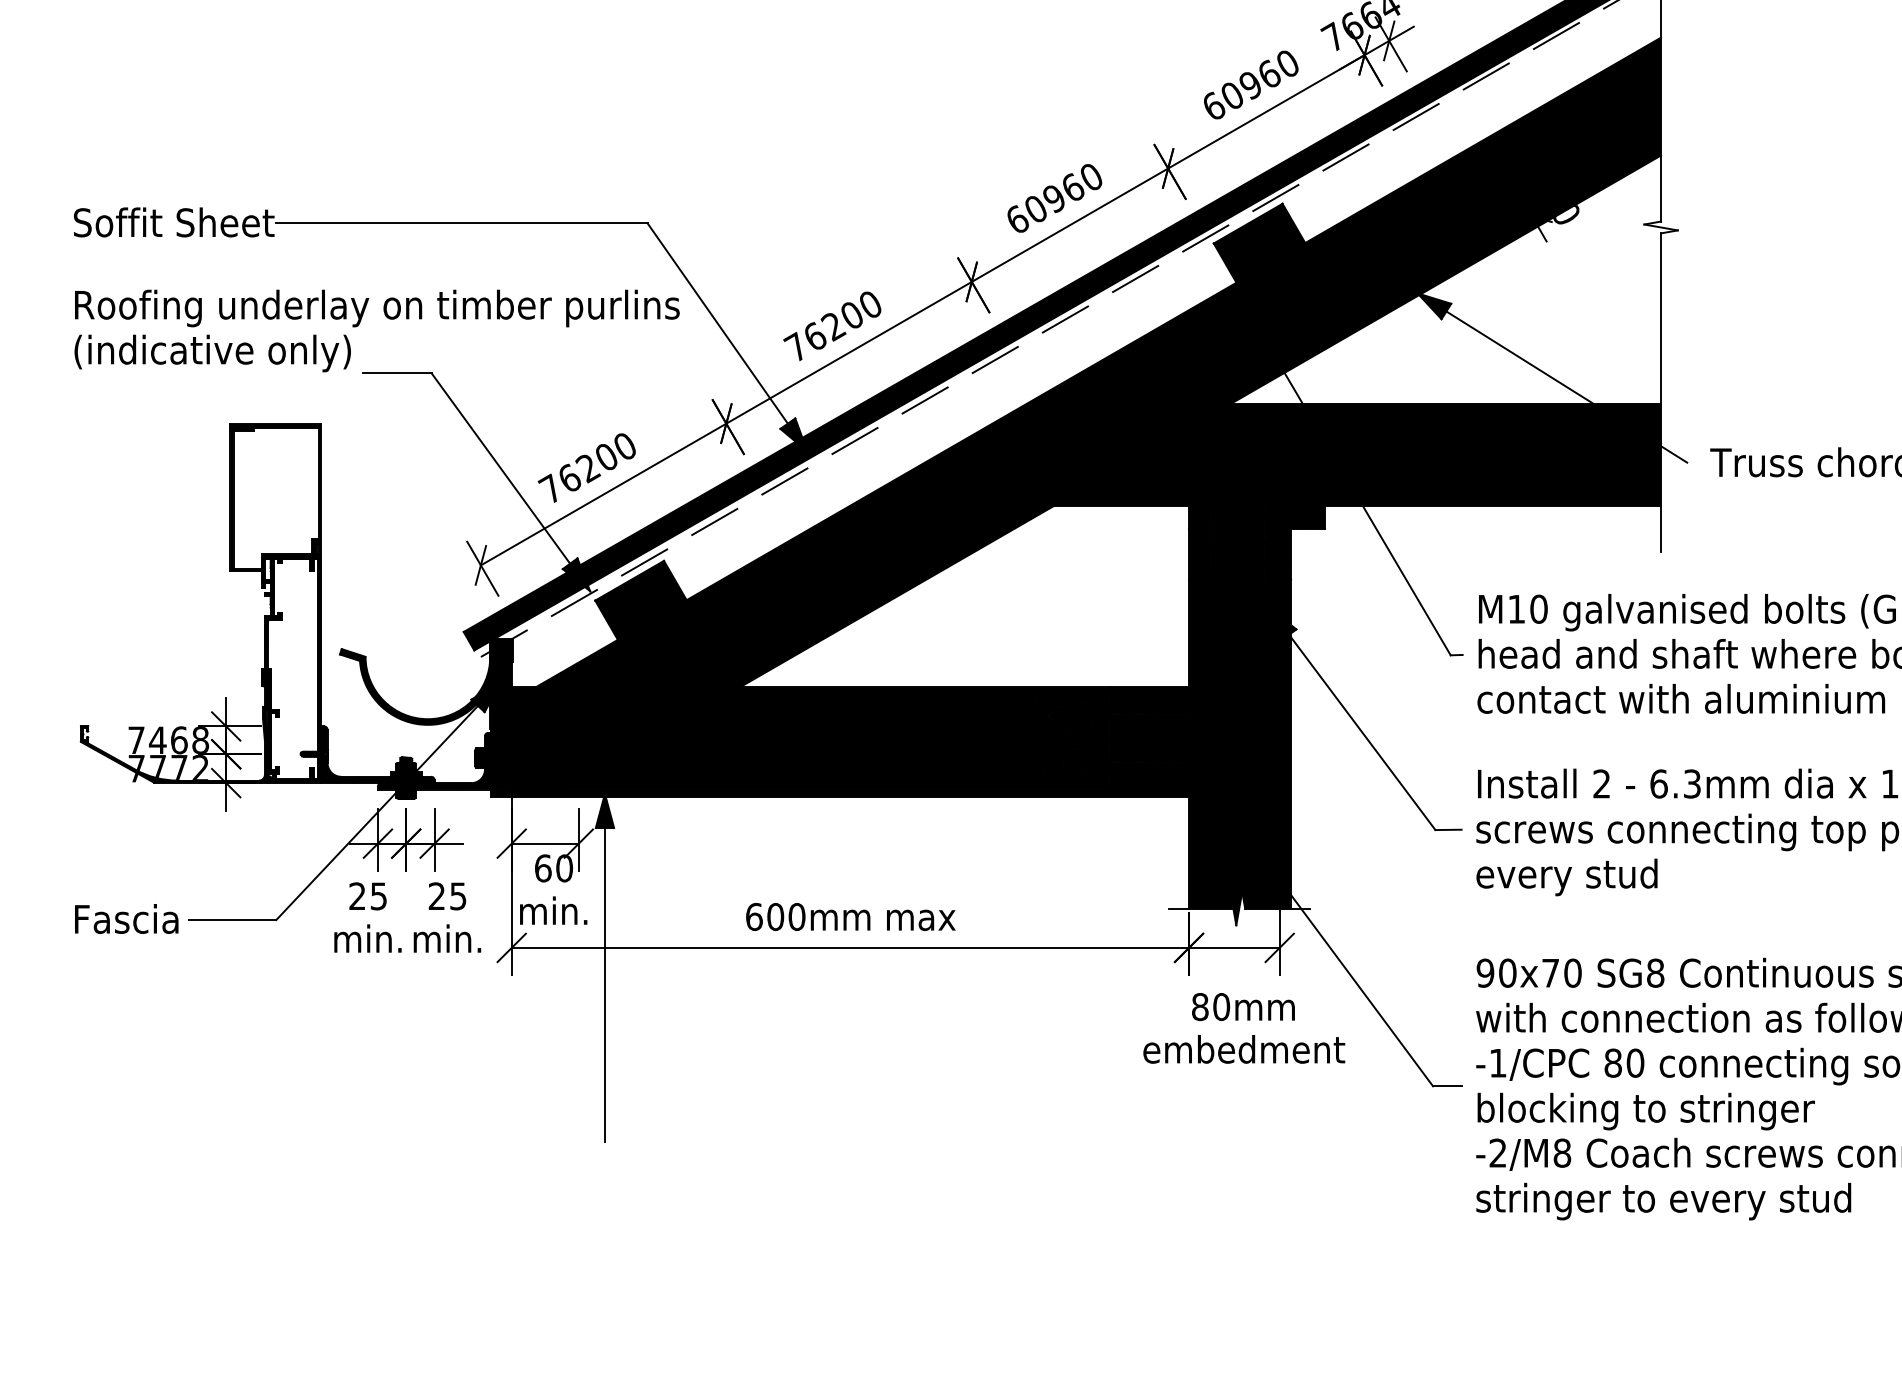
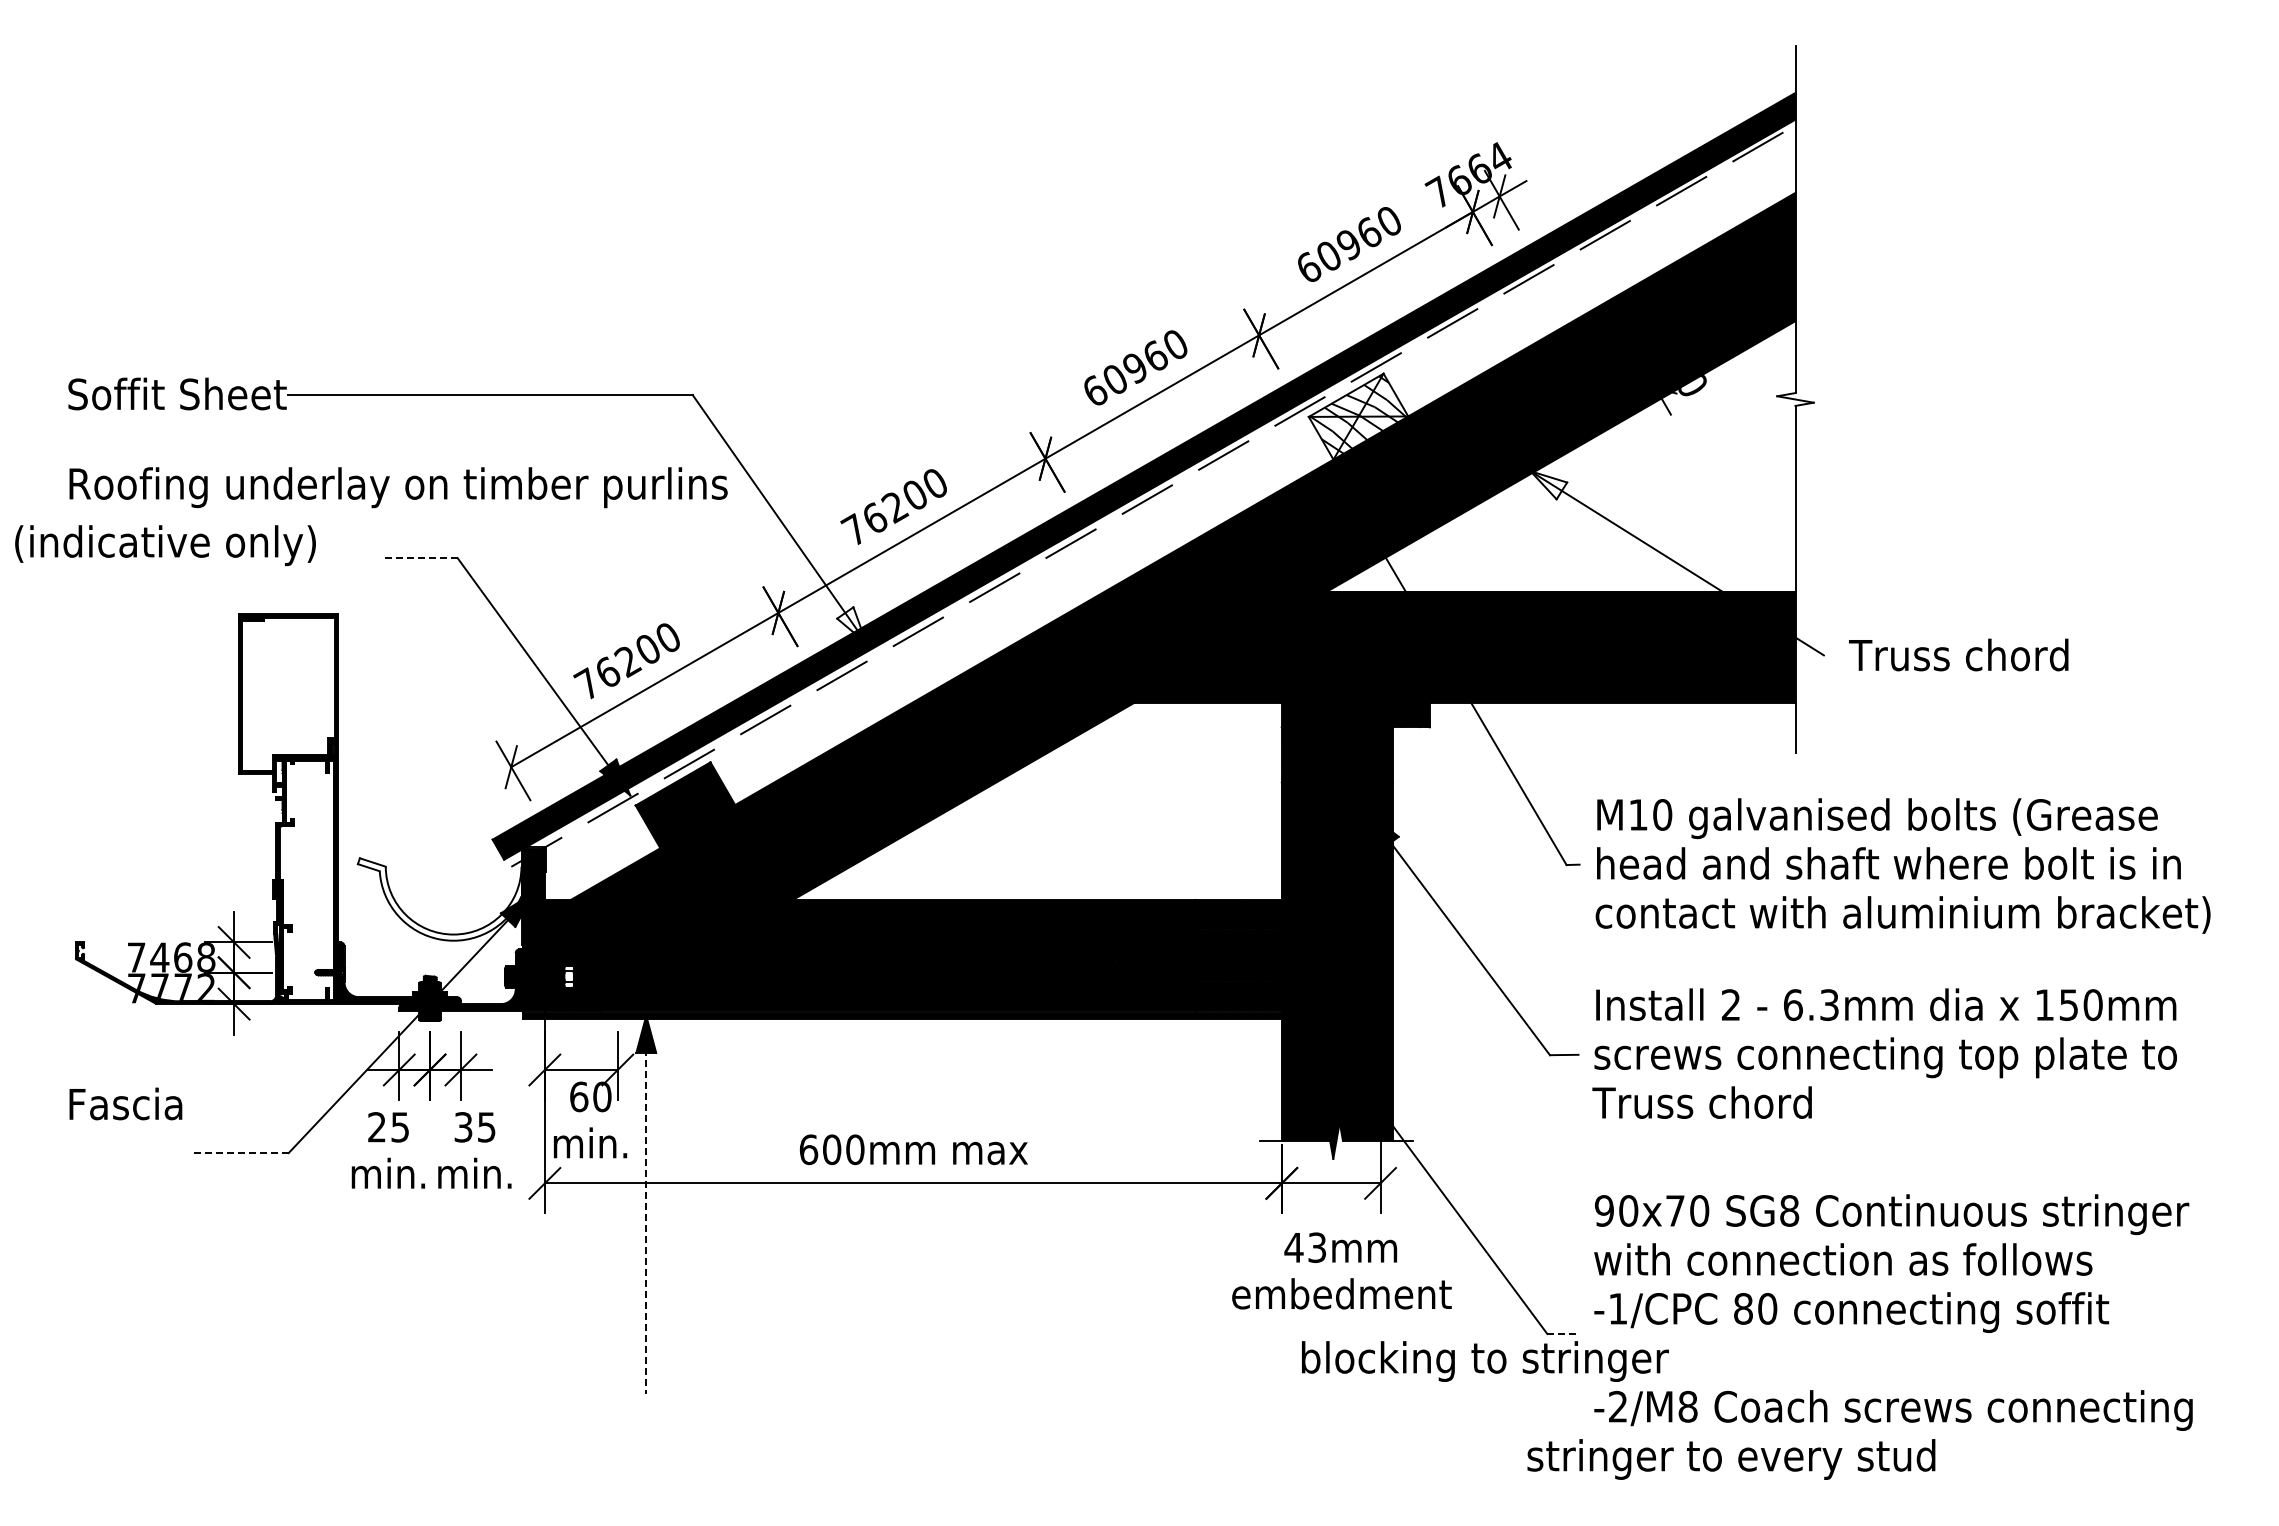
fill: (1259, 243) -> (1358, 416), removed
fill: (1434, 306) -> (1548, 485), removed
text: (212, 353) -> (165, 545), moved
line: (396, 373) -> (419, 558), solid -> dashed
fill: (793, 435) -> (851, 625), removed
fill: (414, 686) -> (439, 899), removed
fill: (534, 757) -> (569, 976), removed
text: (1574, 877) -> (1701, 1106), every stud -> Truss chord
text: (436, 896) -> (463, 1127), 25 -> 35
text: (126, 918) -> (125, 1103), moved
line: (232, 920) -> (240, 1153), solid -> dashed
line: (605, 968) -> (646, 1205), solid -> dashed
text: (1210, 1006) -> (1305, 1247), 80mm -> 43mm
line: (1446, 1086) -> (1562, 1334), solid -> dashed
text: (1646, 1111) -> (1485, 1361), moved
text: (1663, 1201) -> (1731, 1459), moved

